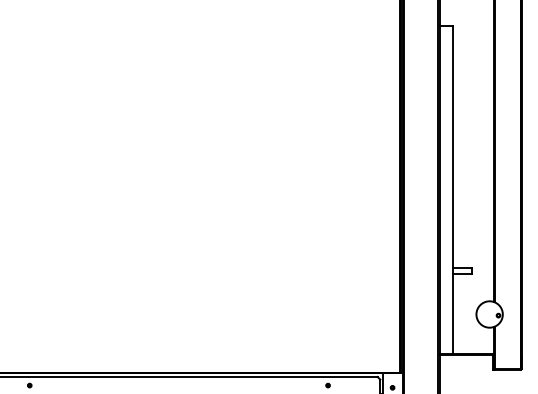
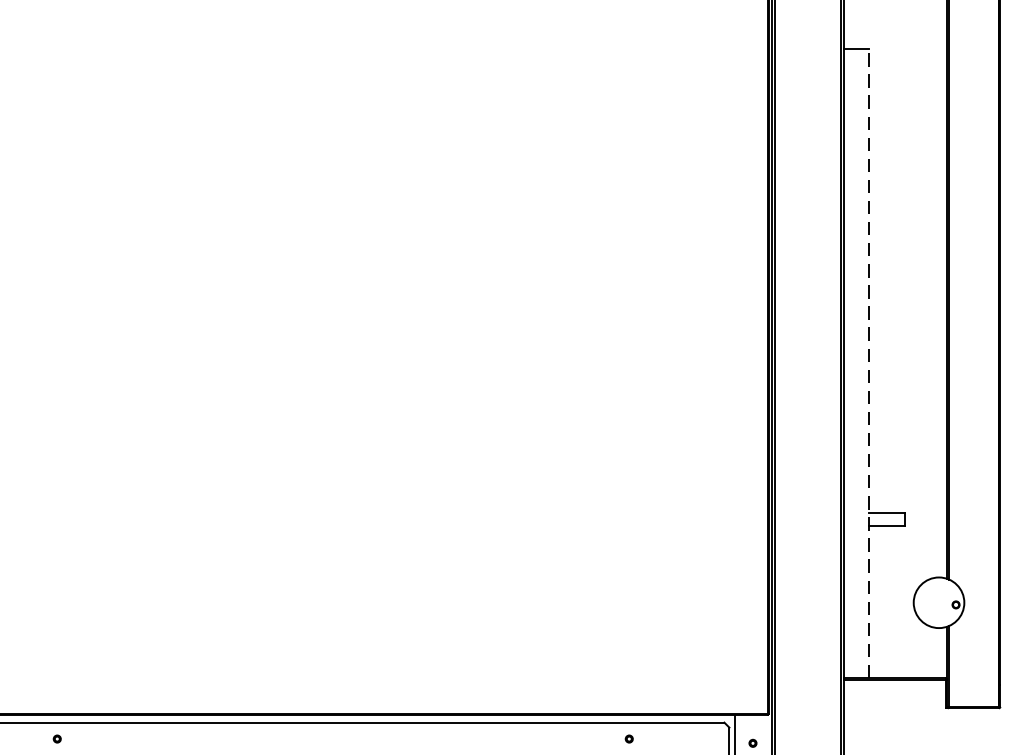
line: (453, 189) -> (869, 363), solid -> dashed

